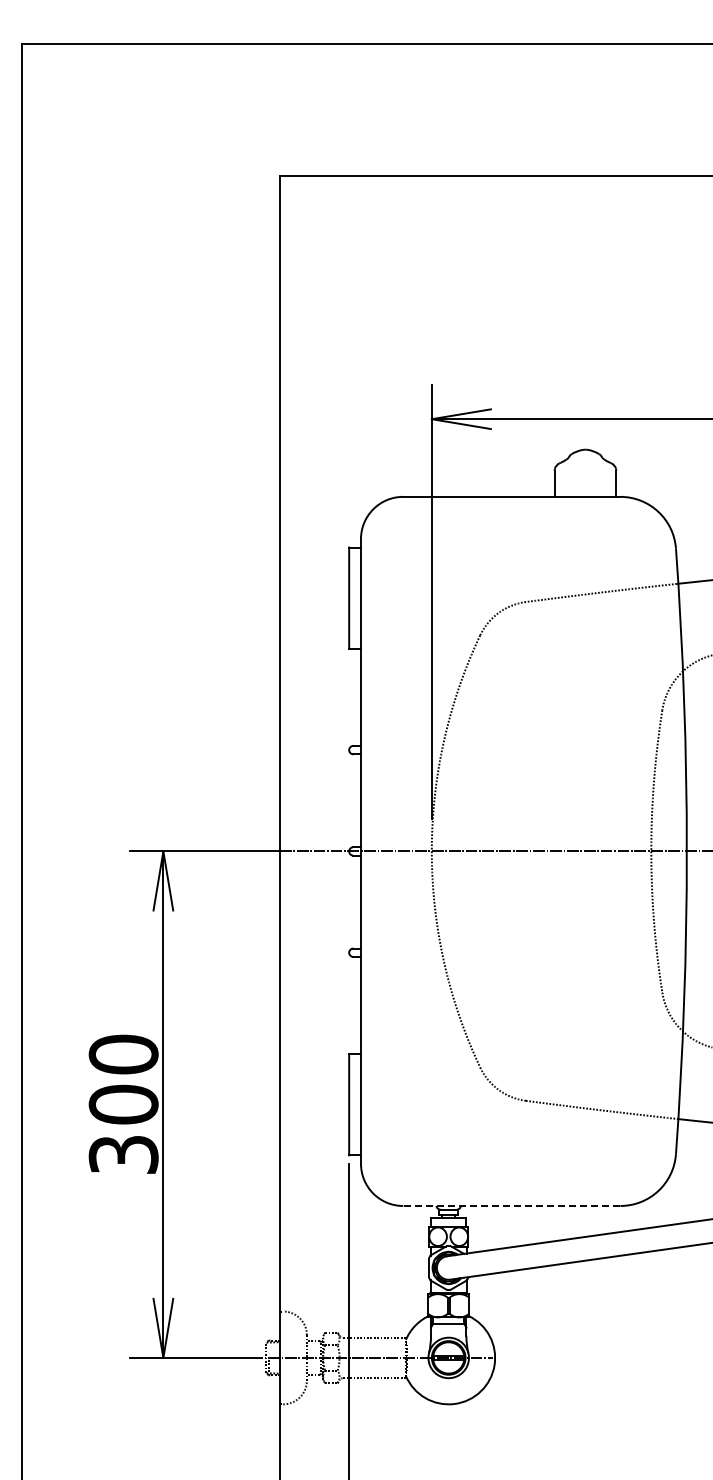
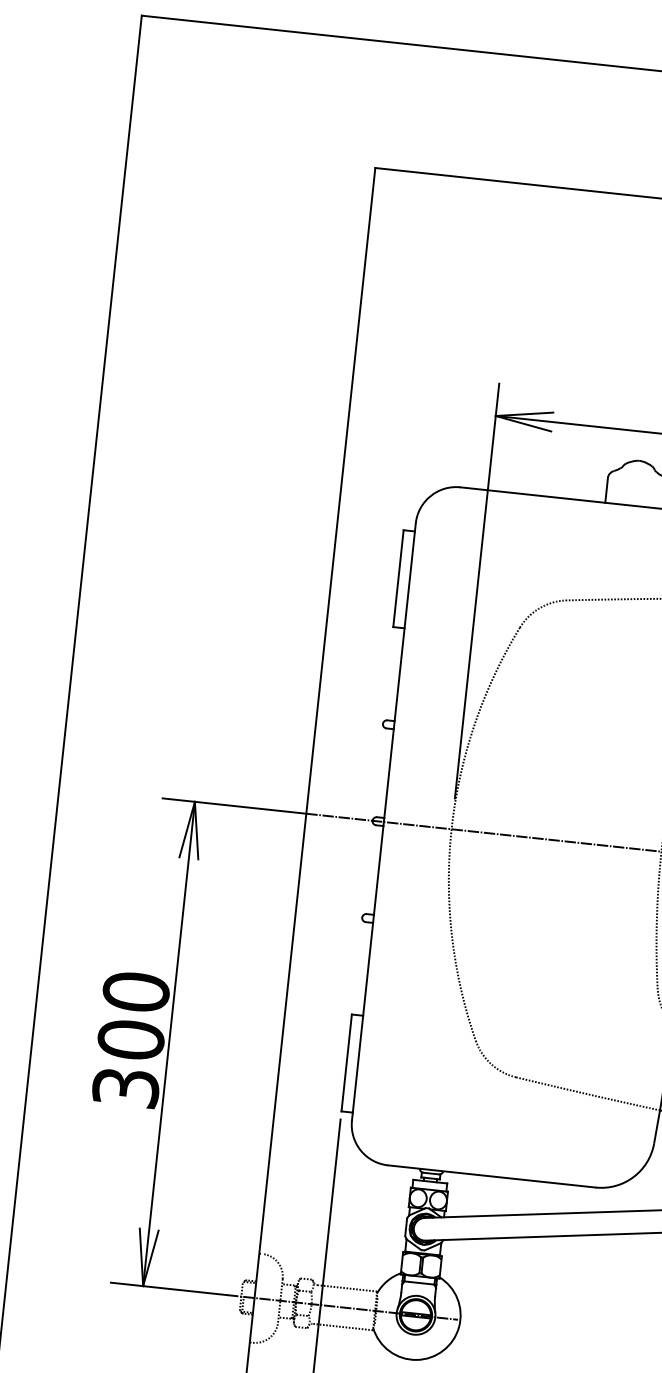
line: (511, 1205) -> (491, 1175), dashed -> solid

